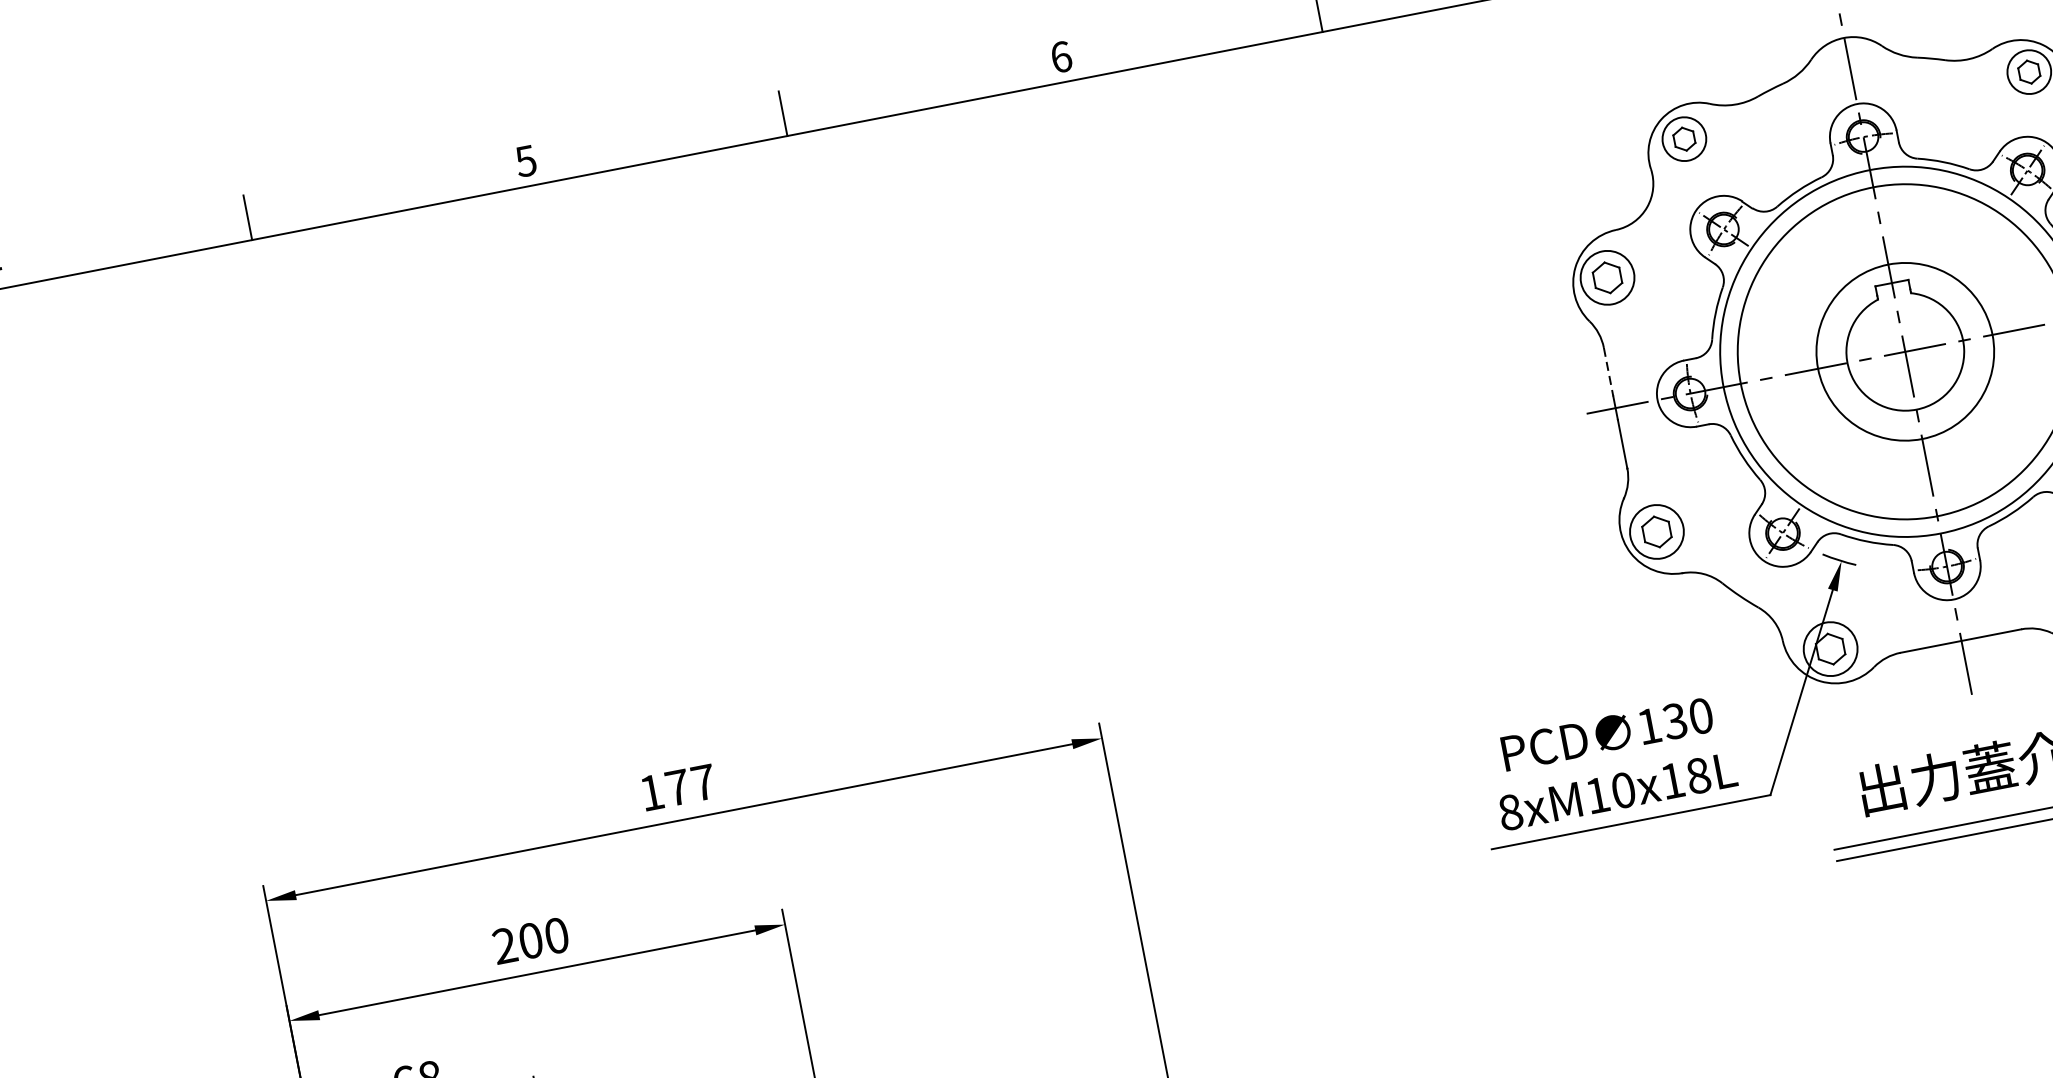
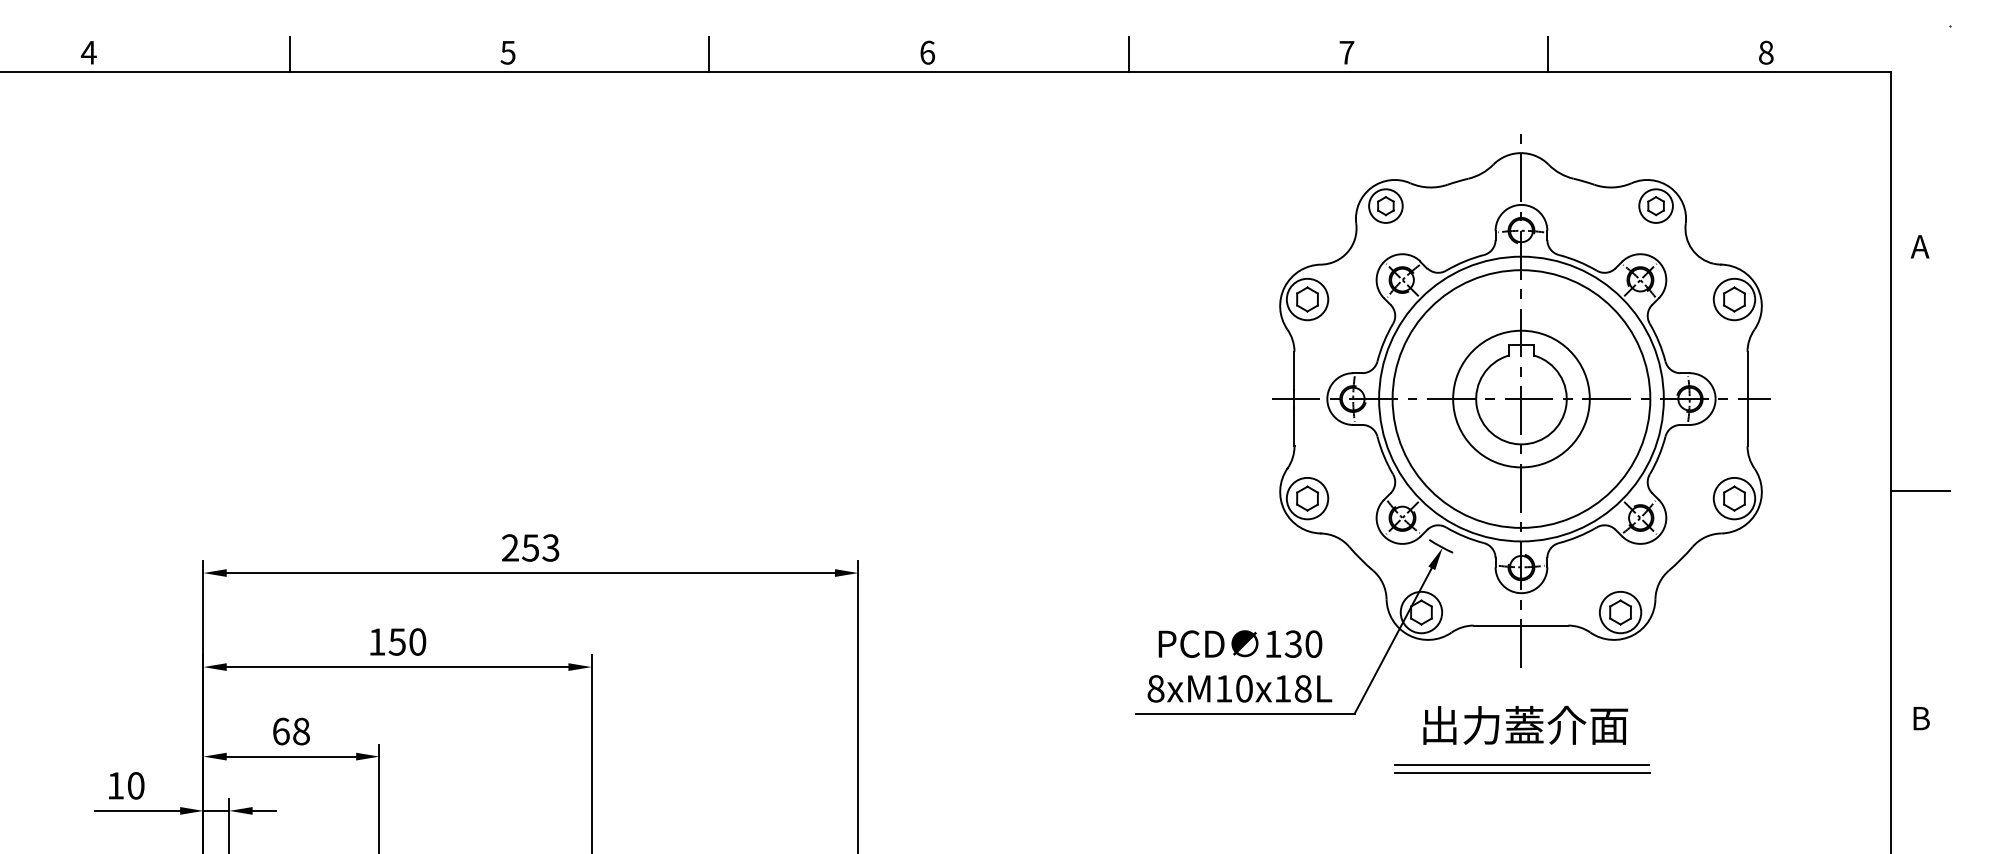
line: (1608, 372) -> (1294, 371), dashed -> solid
text: (677, 787) -> (530, 547), 177 -> 253
text: (516, 942) -> (386, 641), 200 -> 150

